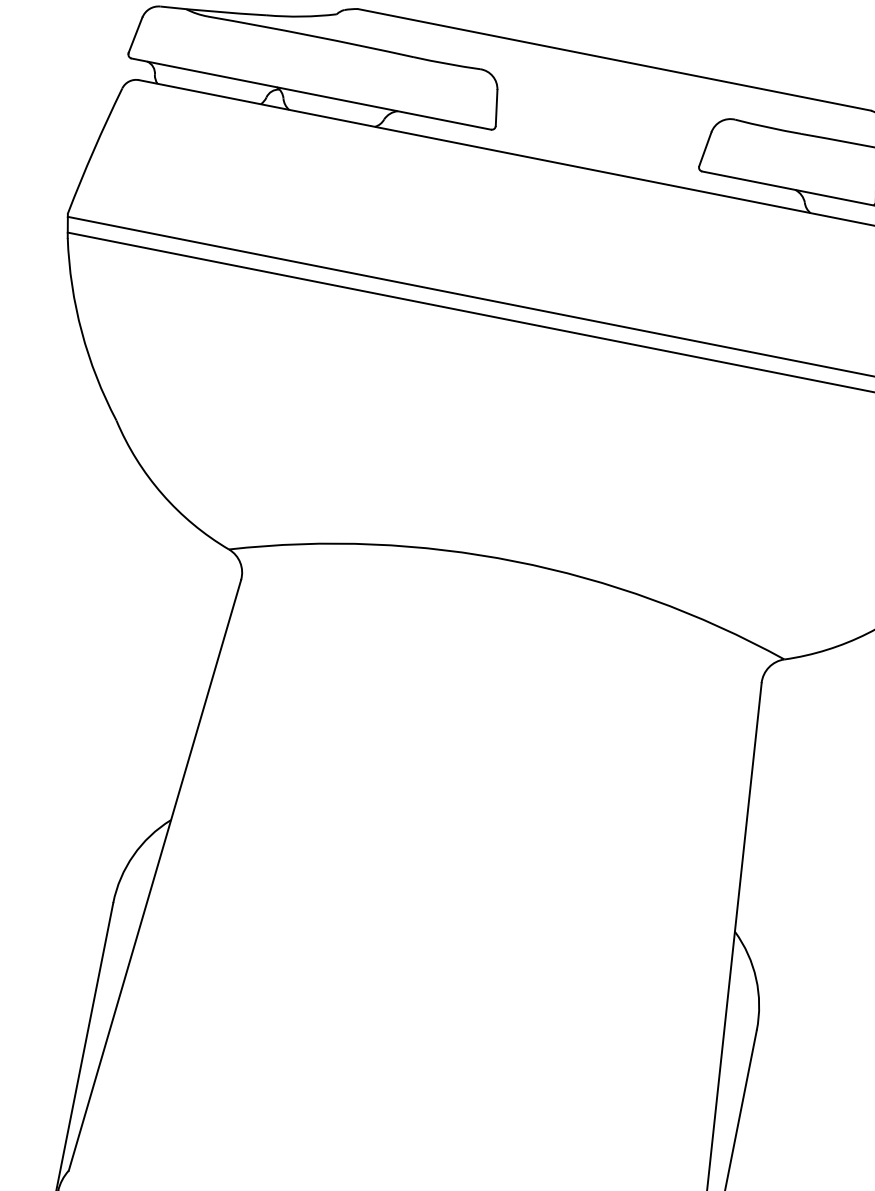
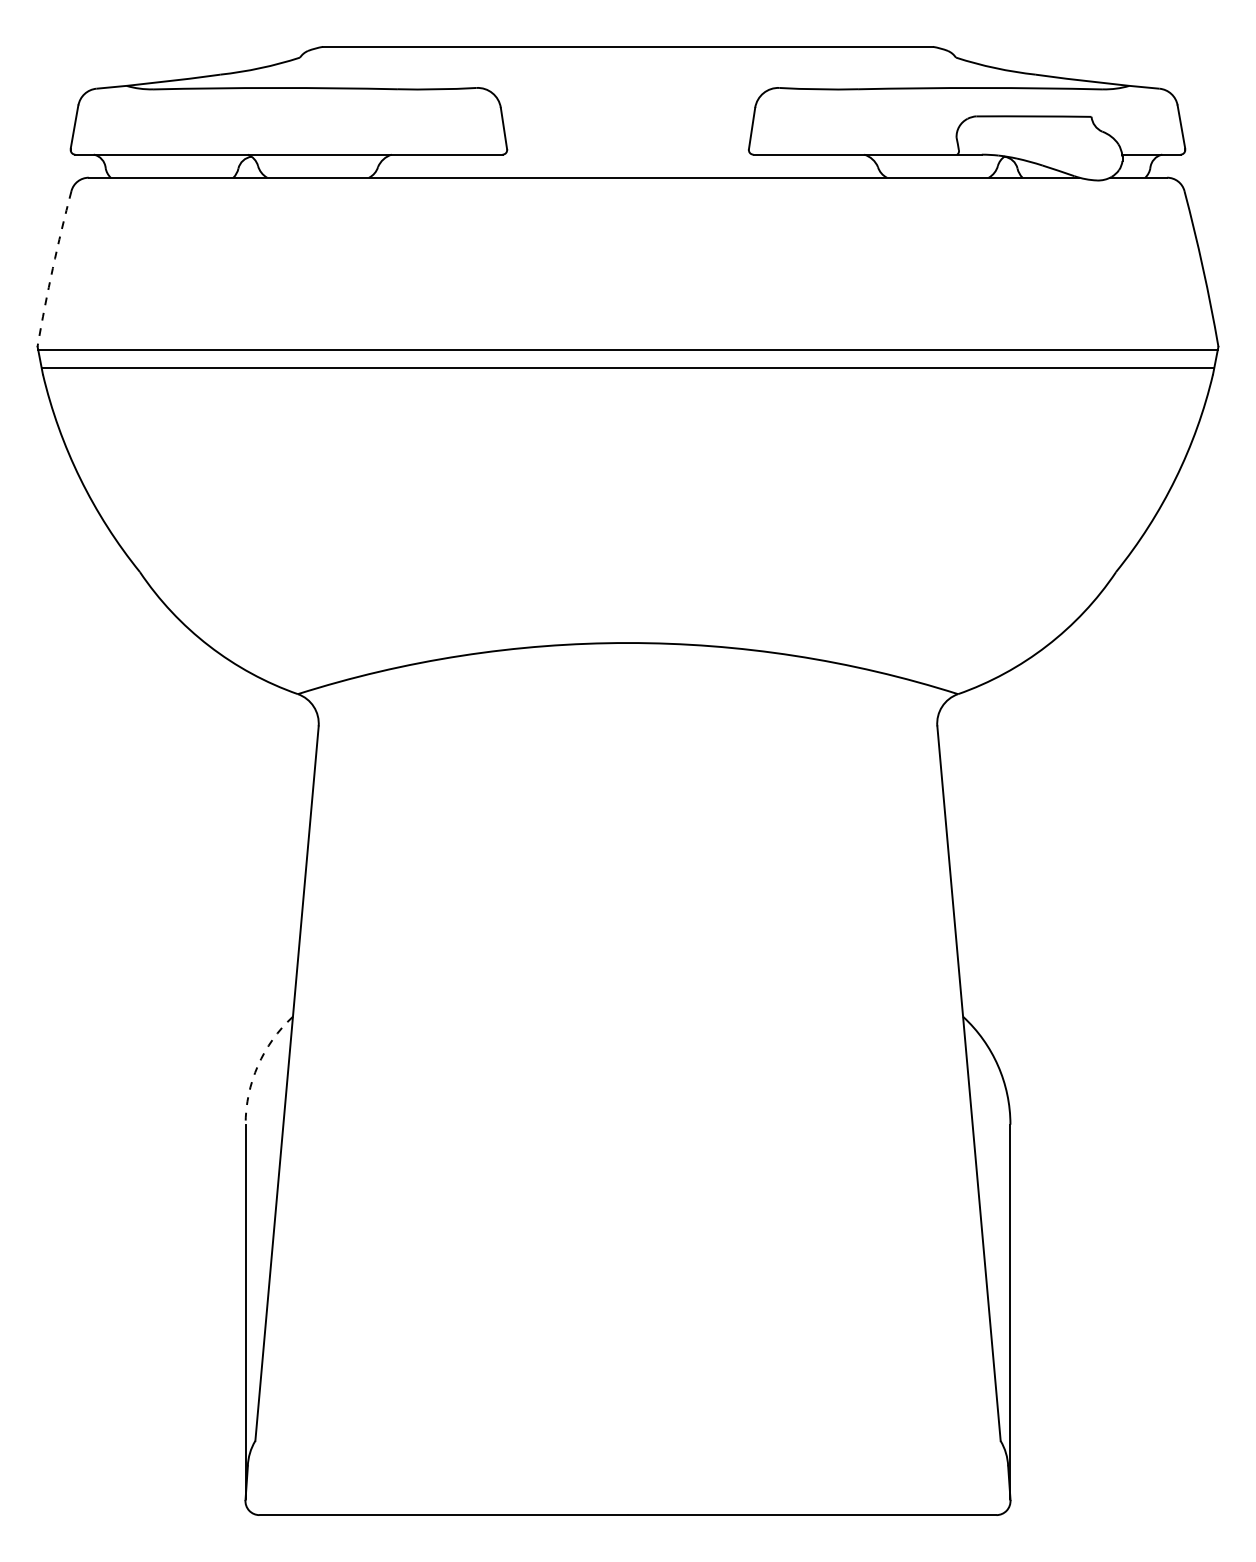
arc: (93, 150) -> (52, 268), solid -> dashed
arc: (133, 855) -> (257, 1065), solid -> dashed

